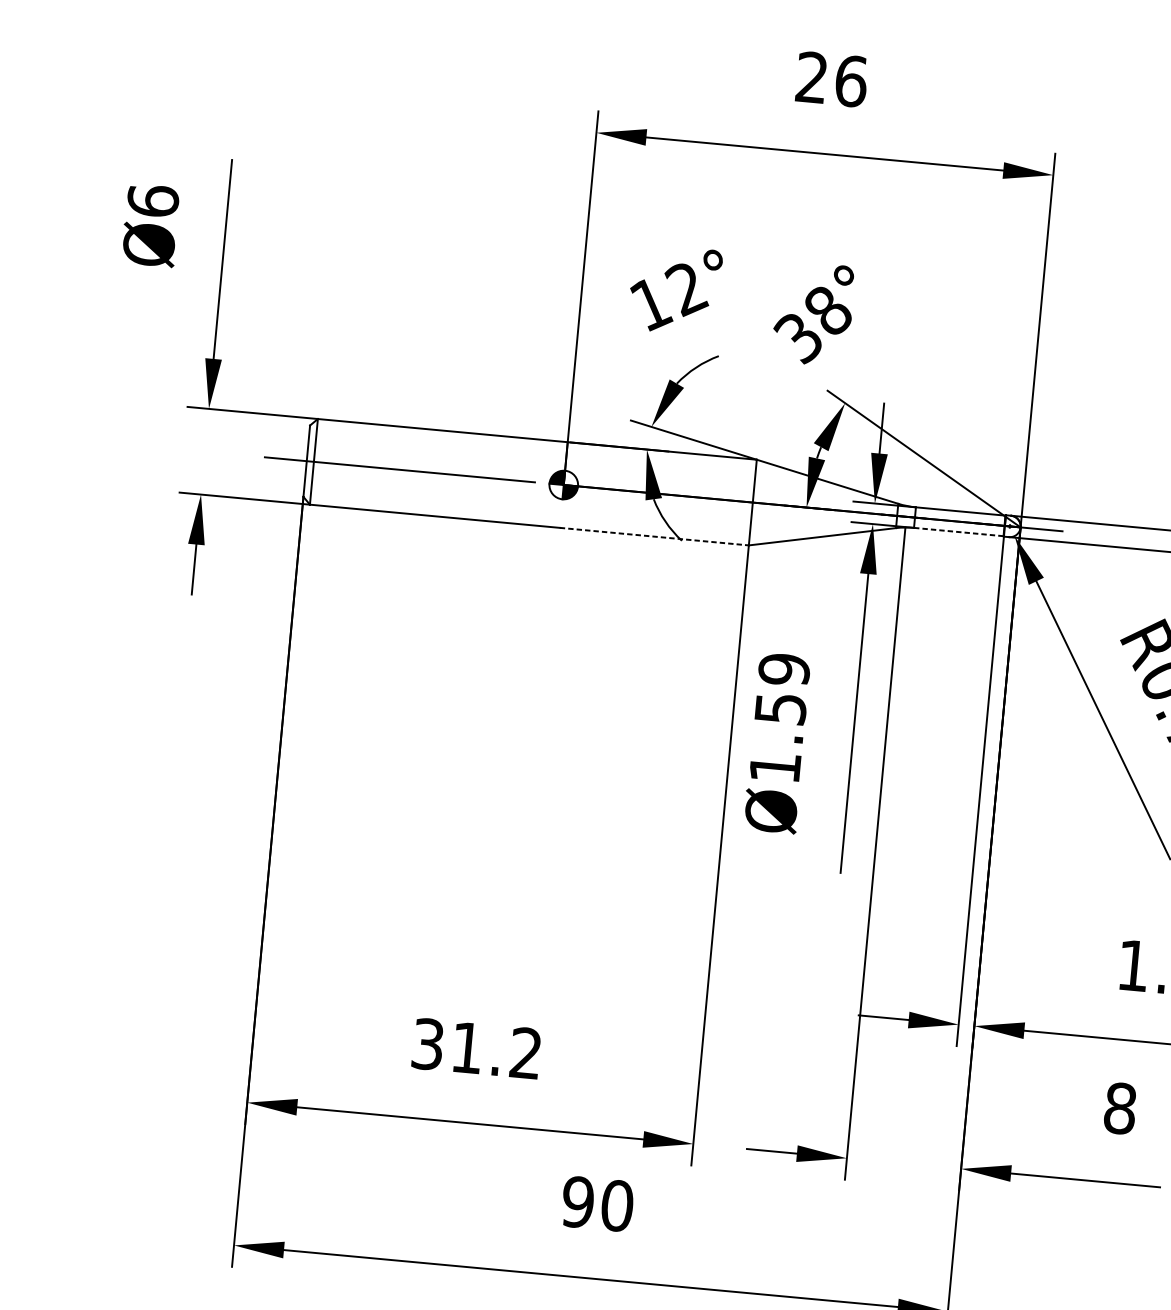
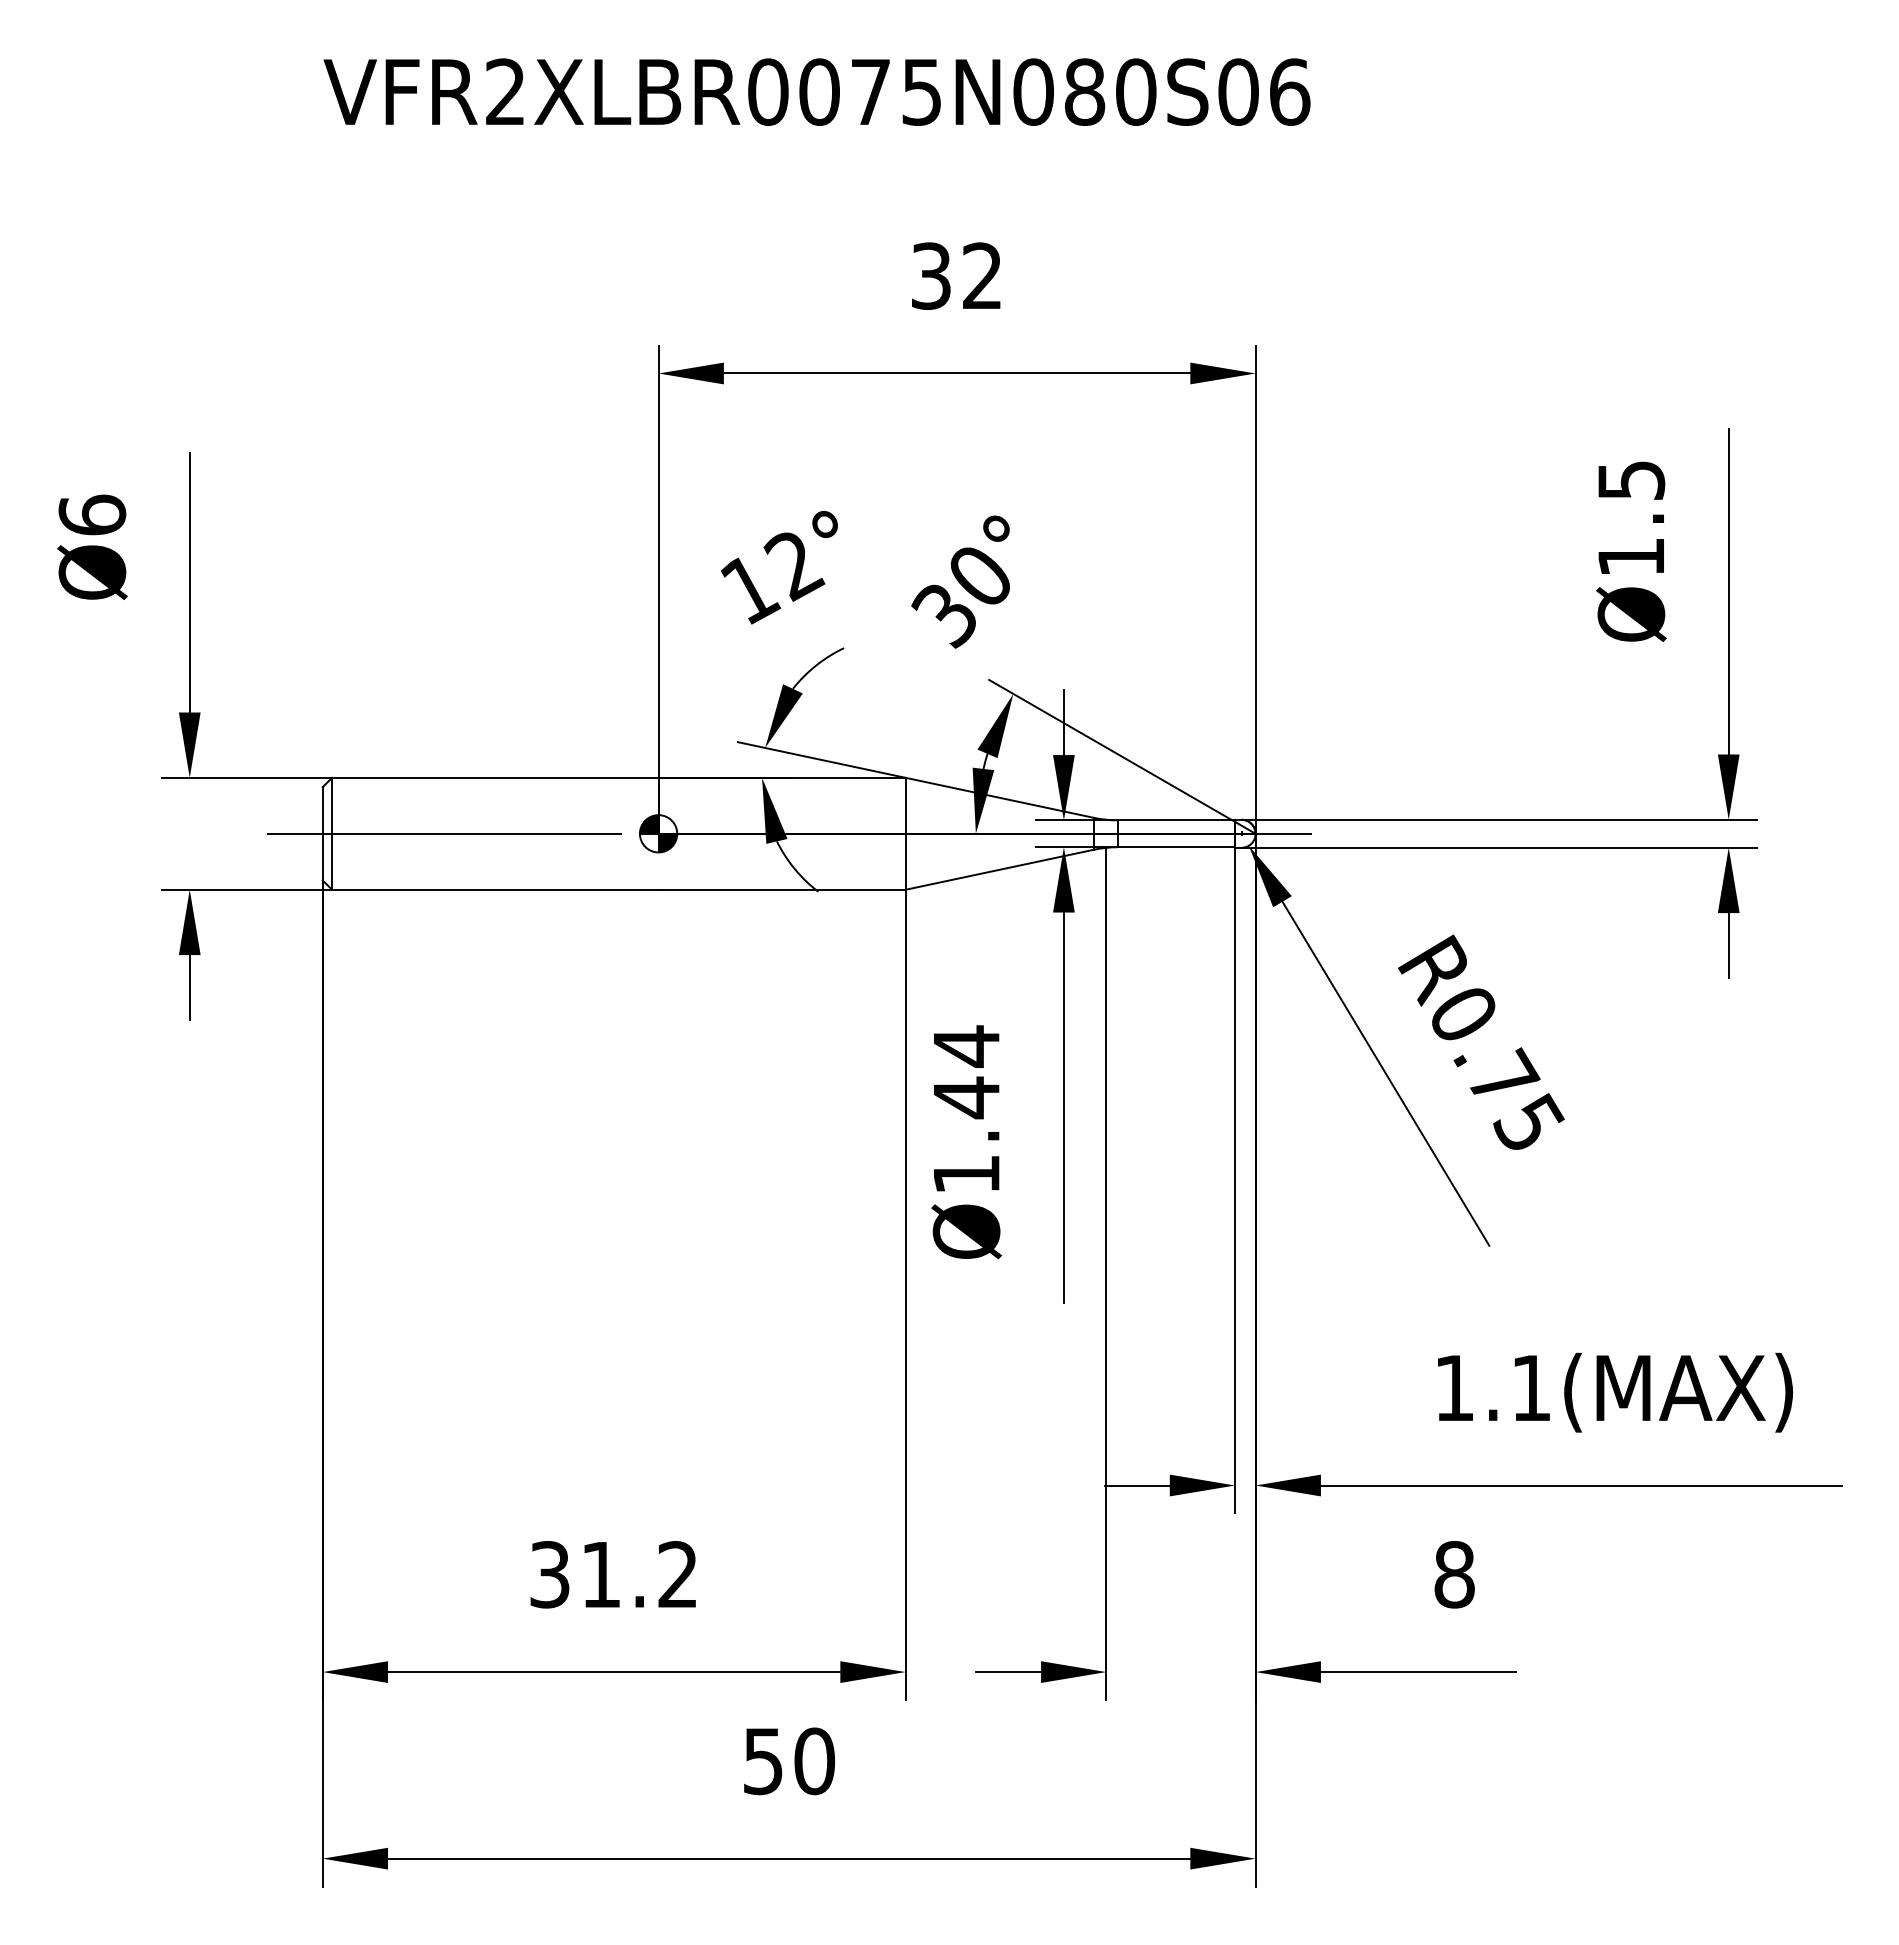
text: (832, 79) -> (957, 275), 26 -> 32
text: (828, 310) -> (980, 576), 38° -> 30°
line: (958, 532) -> (1175, 847), dashed -> solid
line: (654, 536) -> (782, 889), dashed -> solid
text: (782, 689) -> (966, 1072), Ø1.59 -> Ø1.44
text: (578, 1202) -> (763, 1761), 90 -> 50

